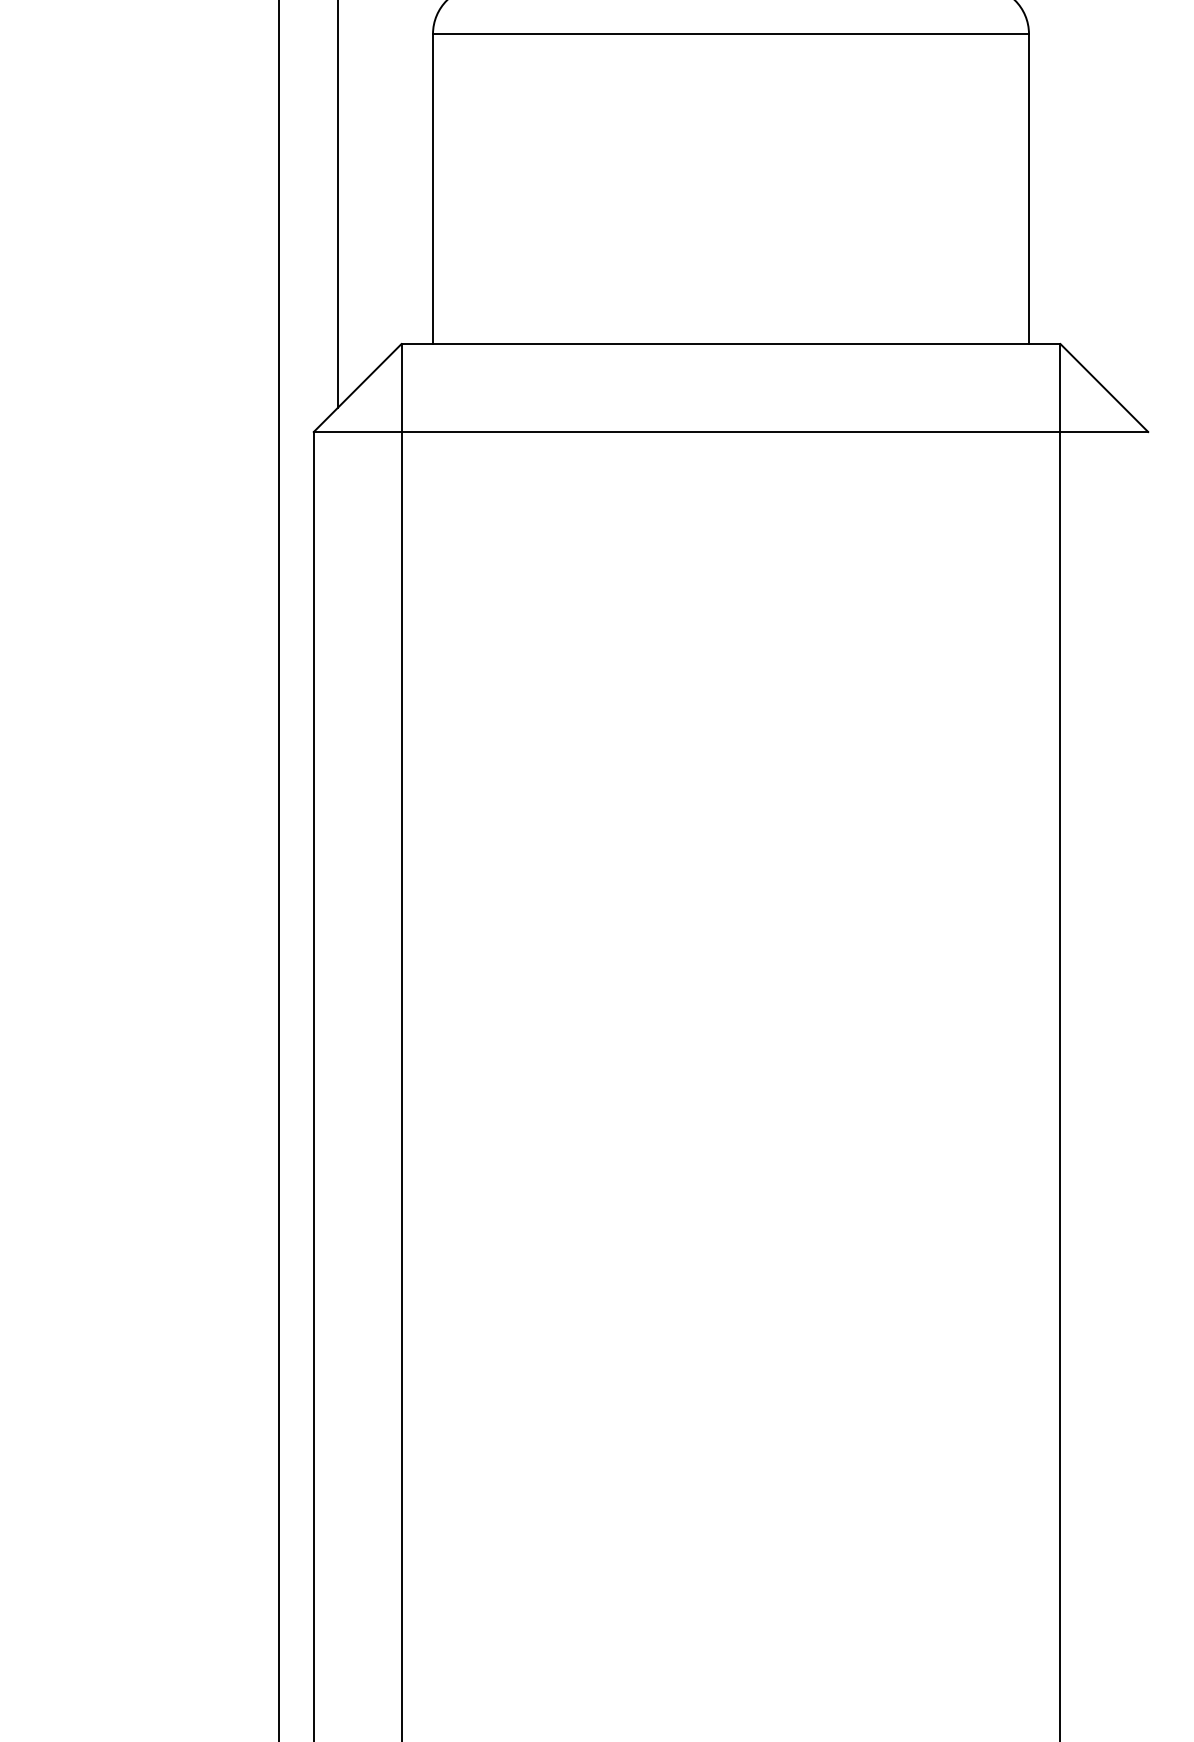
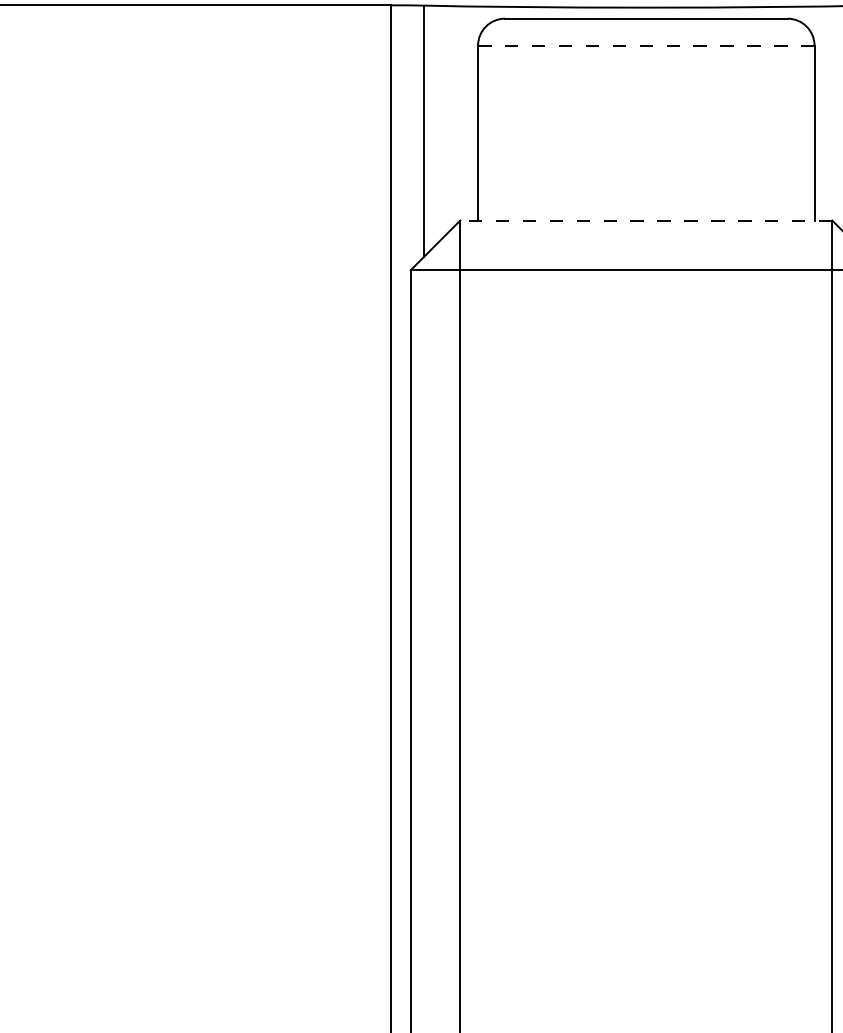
line: (729, 33) -> (645, 45), solid -> dashed
line: (731, 343) -> (646, 220), solid -> dashed

